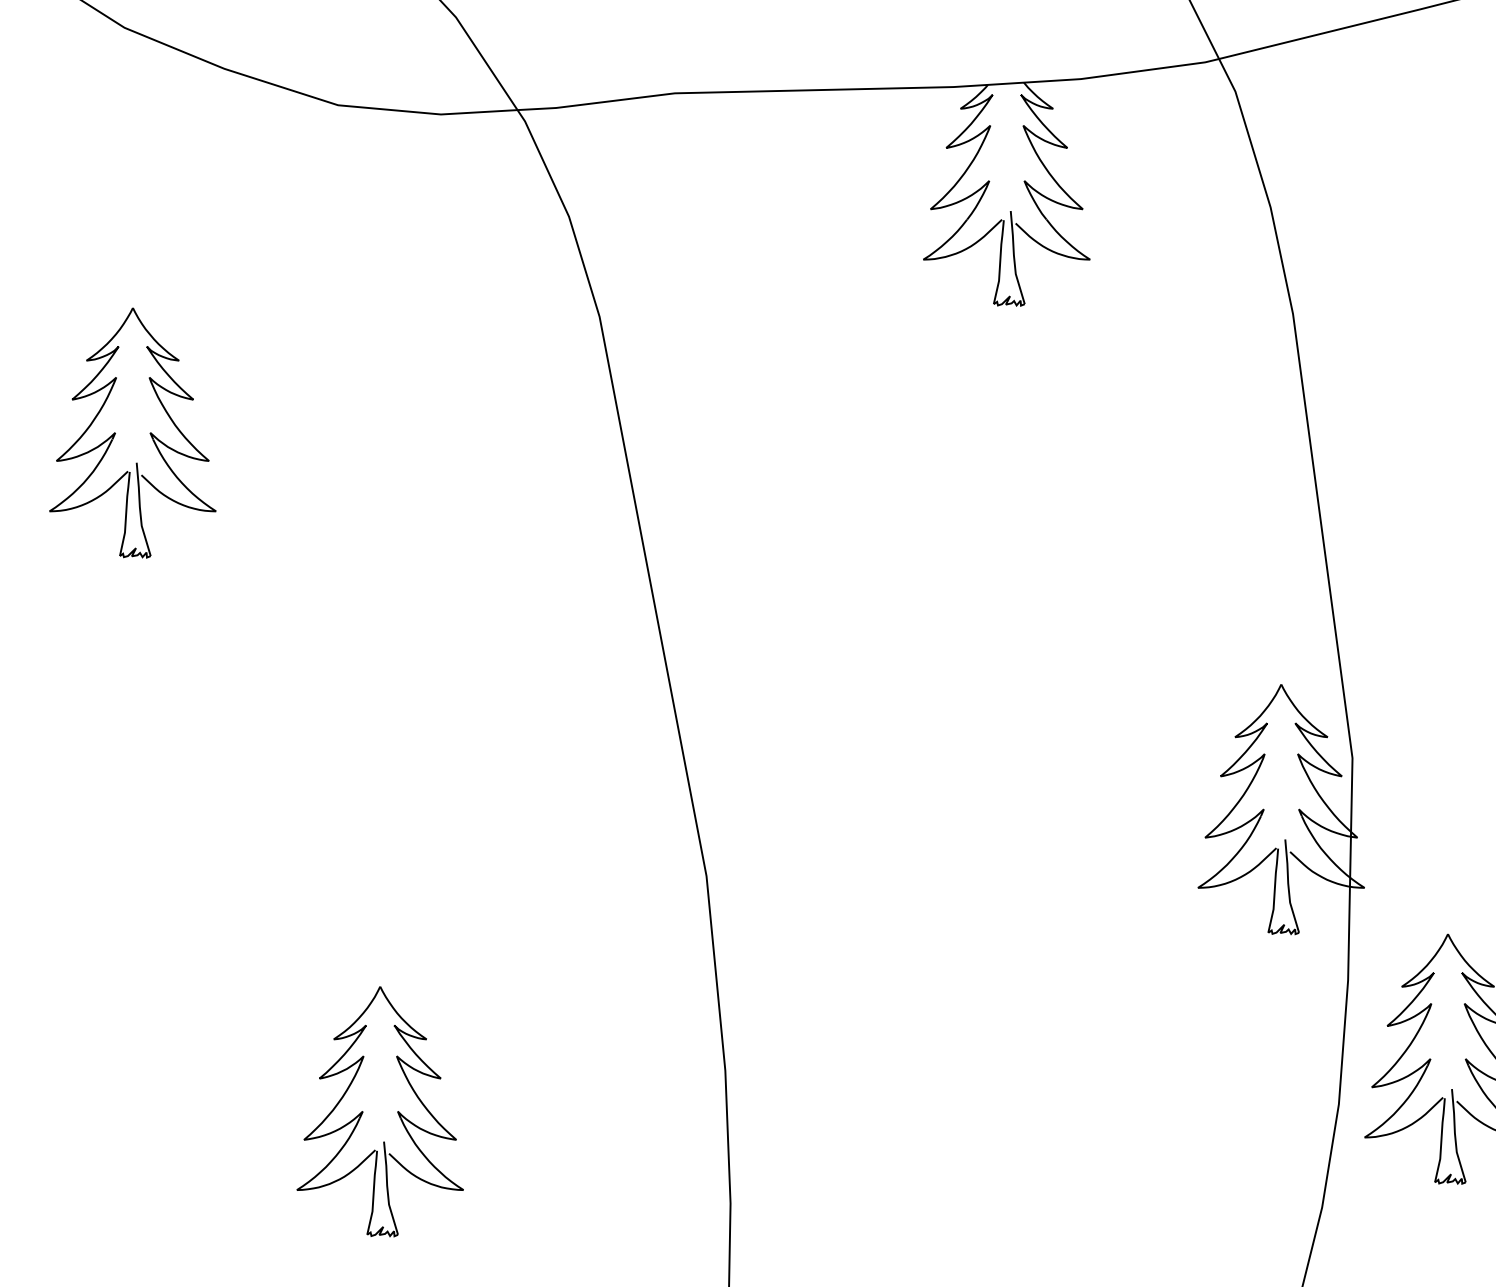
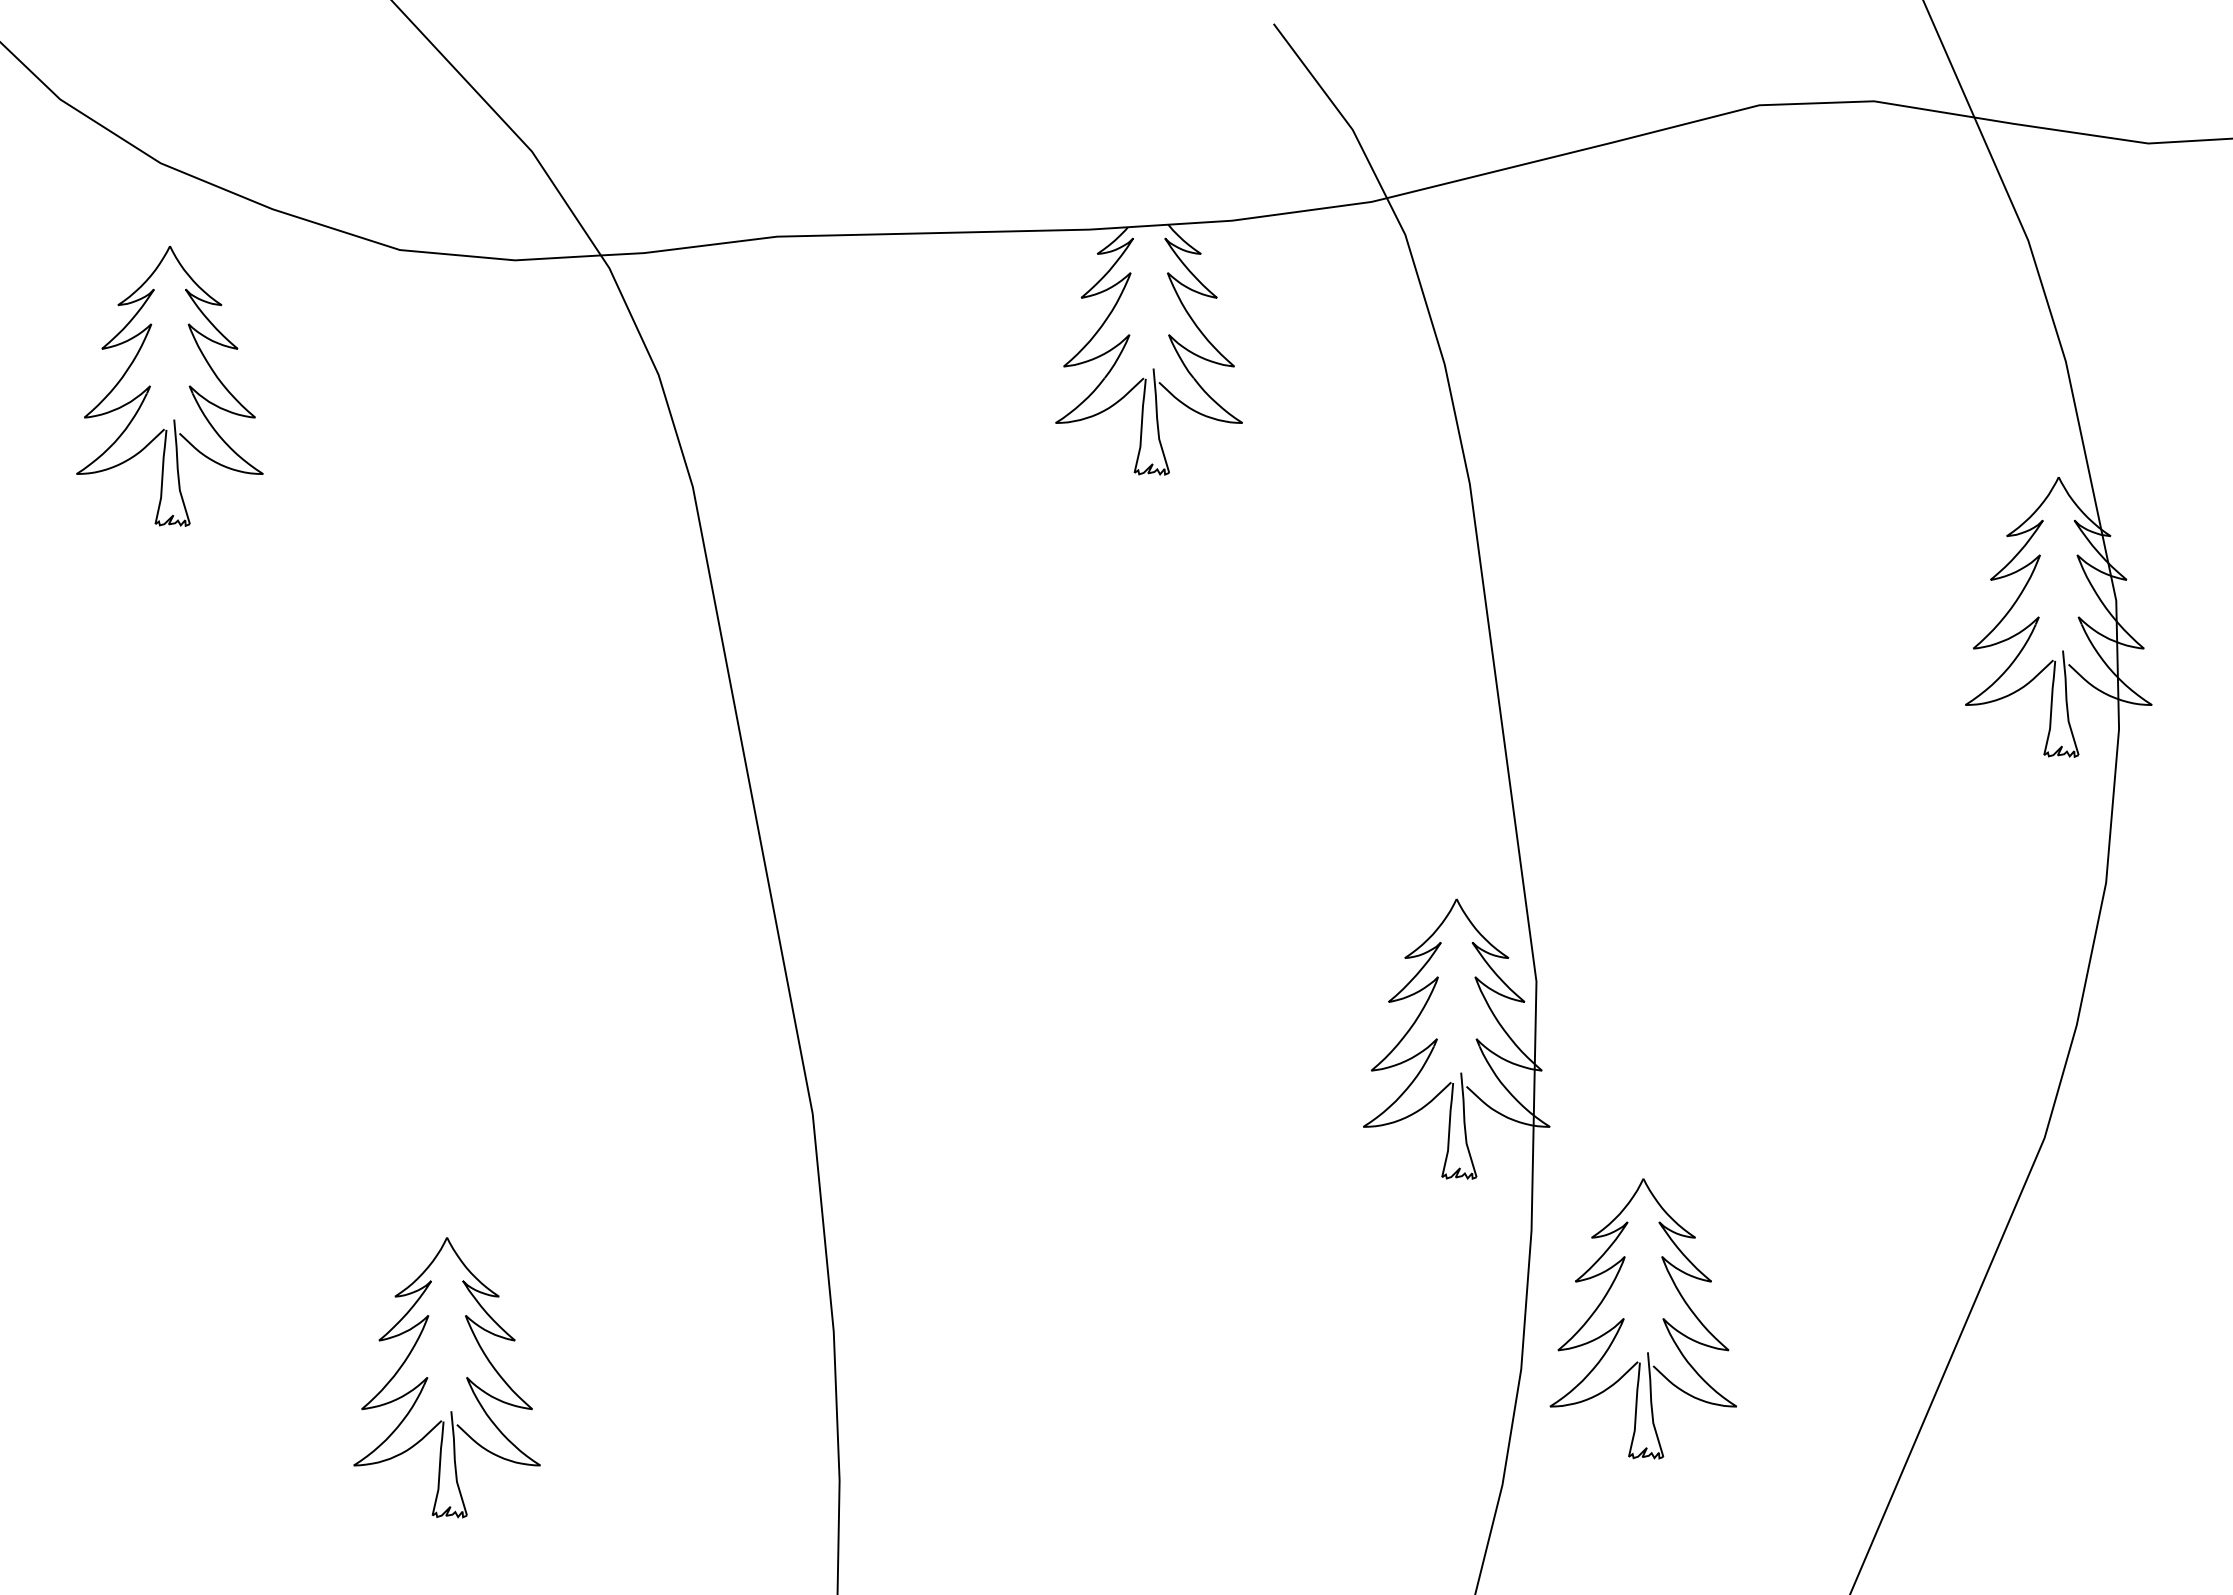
part: (115, 433) -> (150, 386), moved

